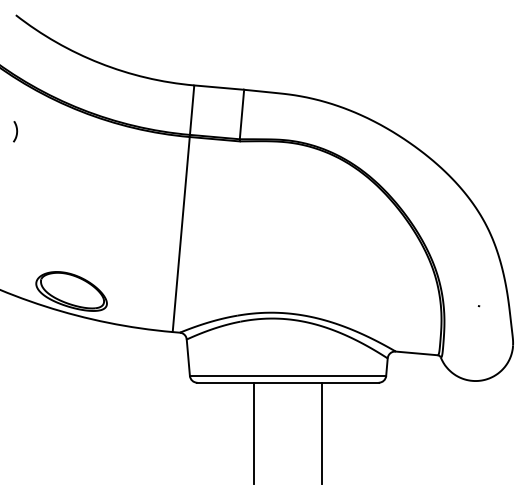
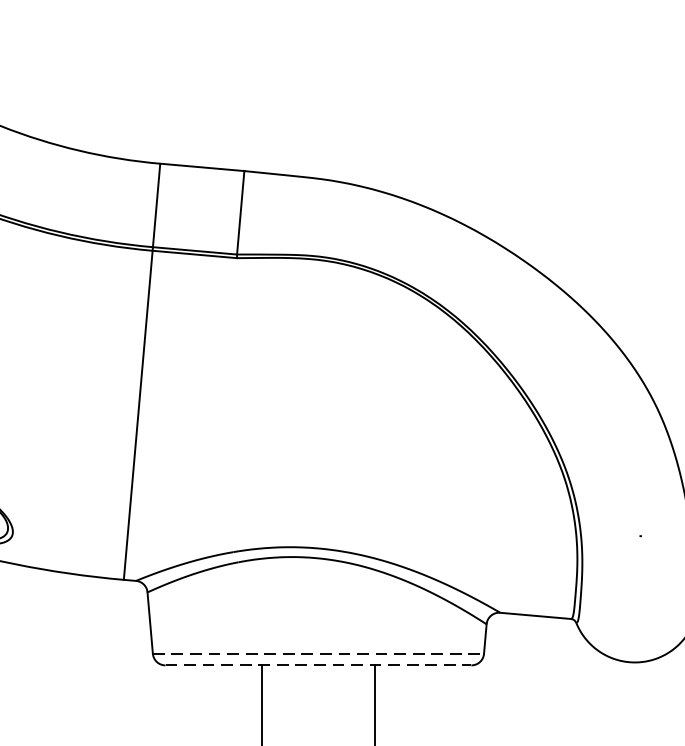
line: (288, 375) -> (319, 653), solid -> dashed
line: (288, 382) -> (319, 664), solid -> dashed

